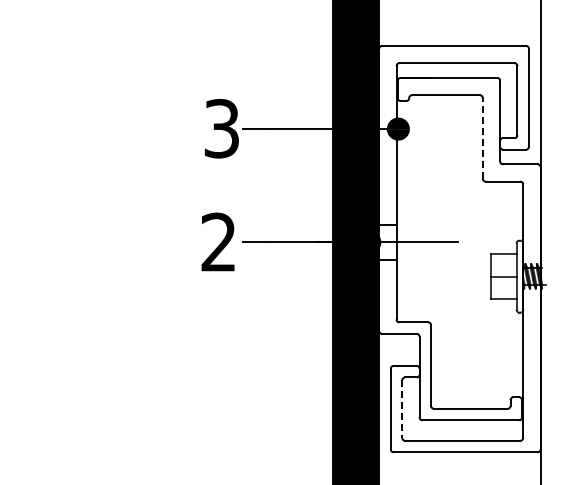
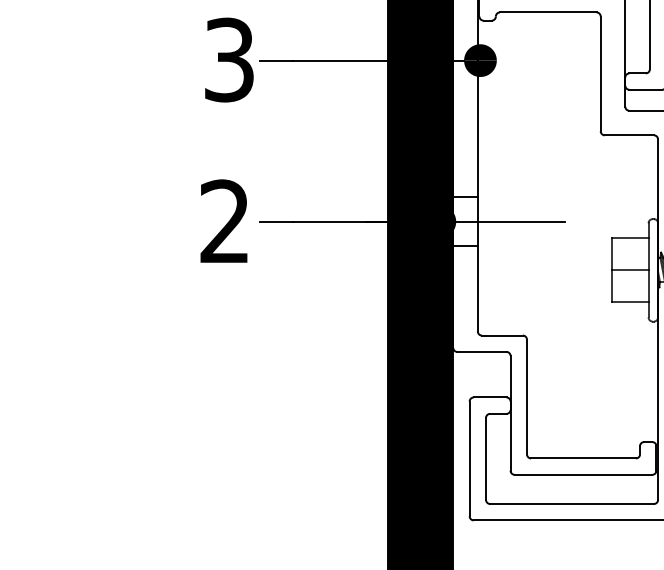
line: (482, 137) -> (600, 72), dashed -> solid
line: (402, 409) -> (486, 459), dashed -> solid

